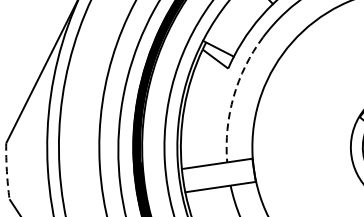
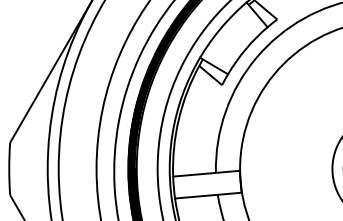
arc: (233, 96) -> (225, 111), dashed -> solid
arc: (7, 170) -> (9, 168), dashed -> solid

